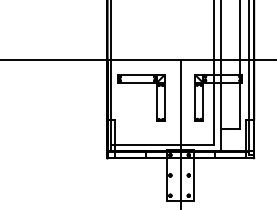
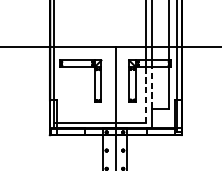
line: (221, 105) -> (152, 87), solid -> dashed
line: (214, 114) -> (146, 95), solid -> dashed

